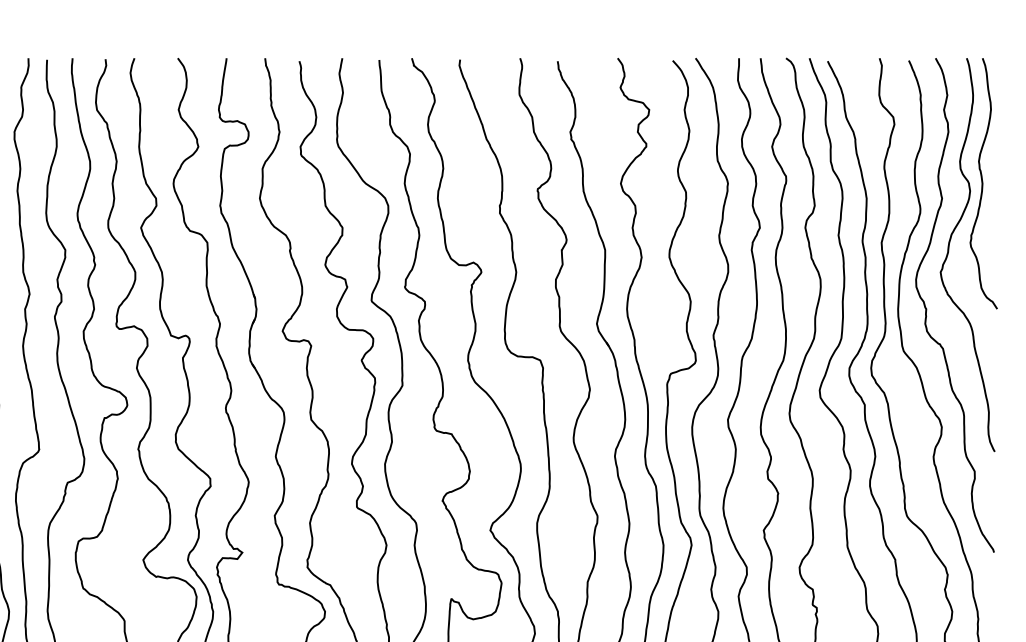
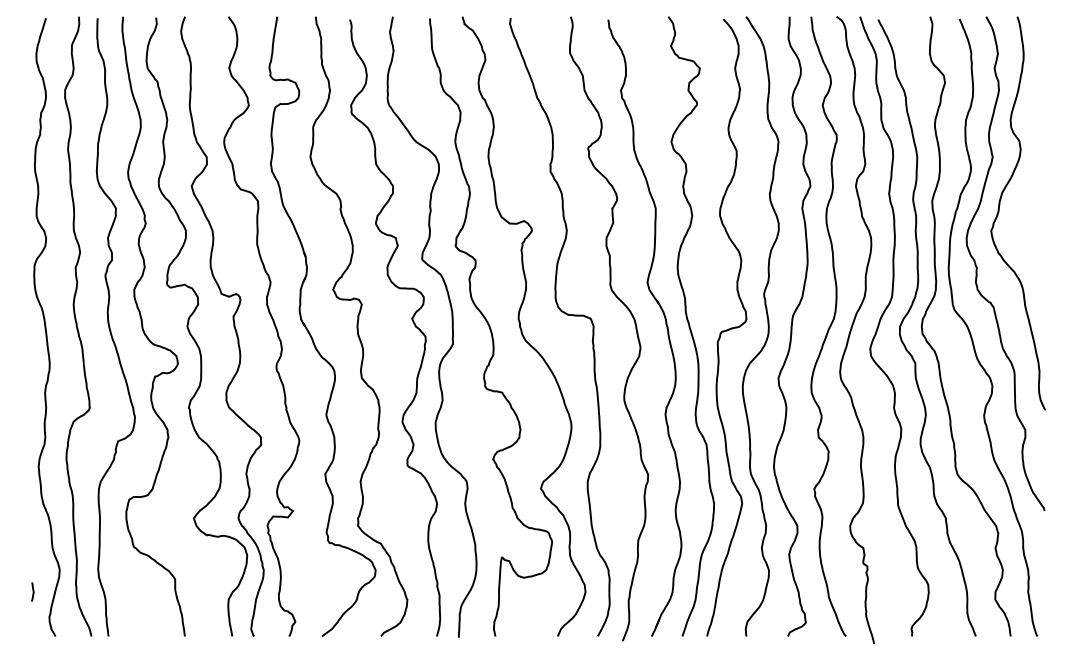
curve: (982, 183) -> (1033, 141), removed

